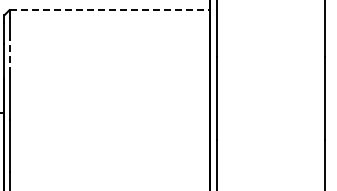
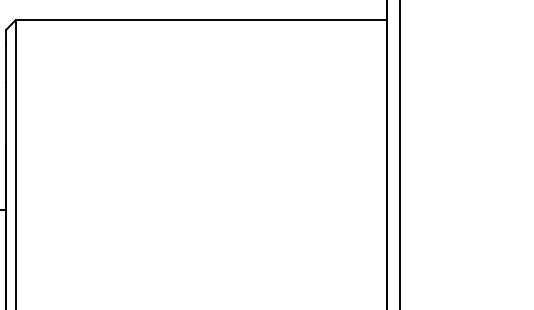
line: (110, 10) -> (202, 20), dashed -> solid
line: (9, 55) -> (15, 103), dashed -> solid

